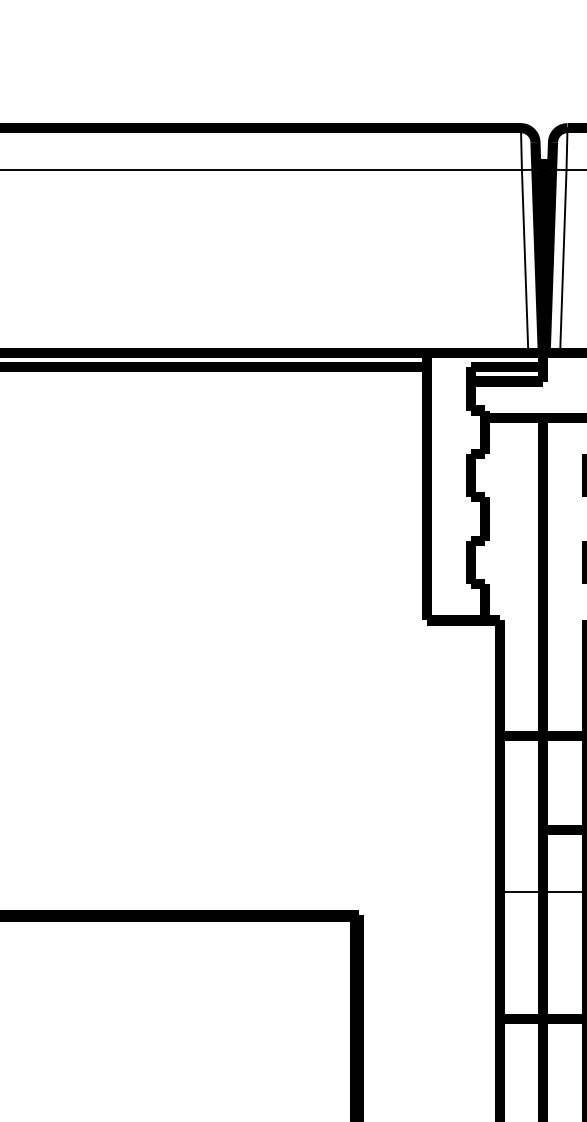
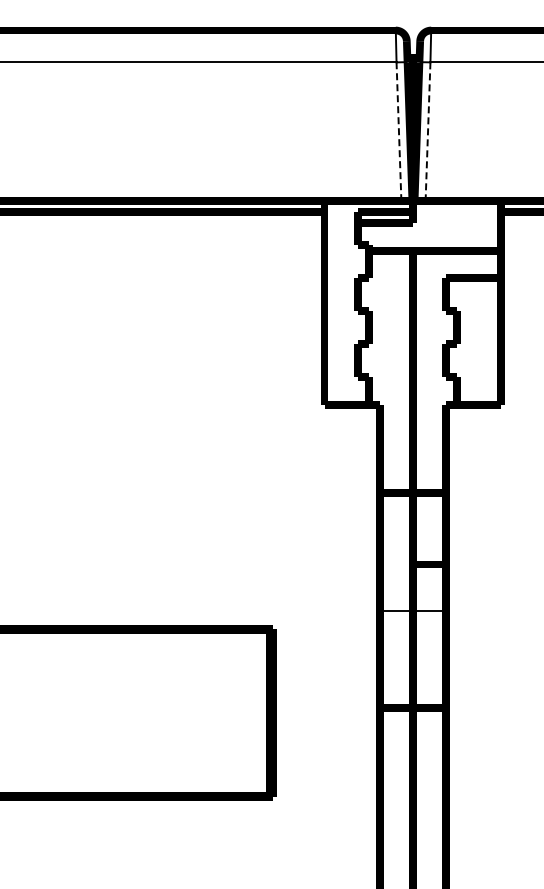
line: (524, 260) -> (398, 131), solid -> dashed
line: (563, 262) -> (428, 132), solid -> dashed

